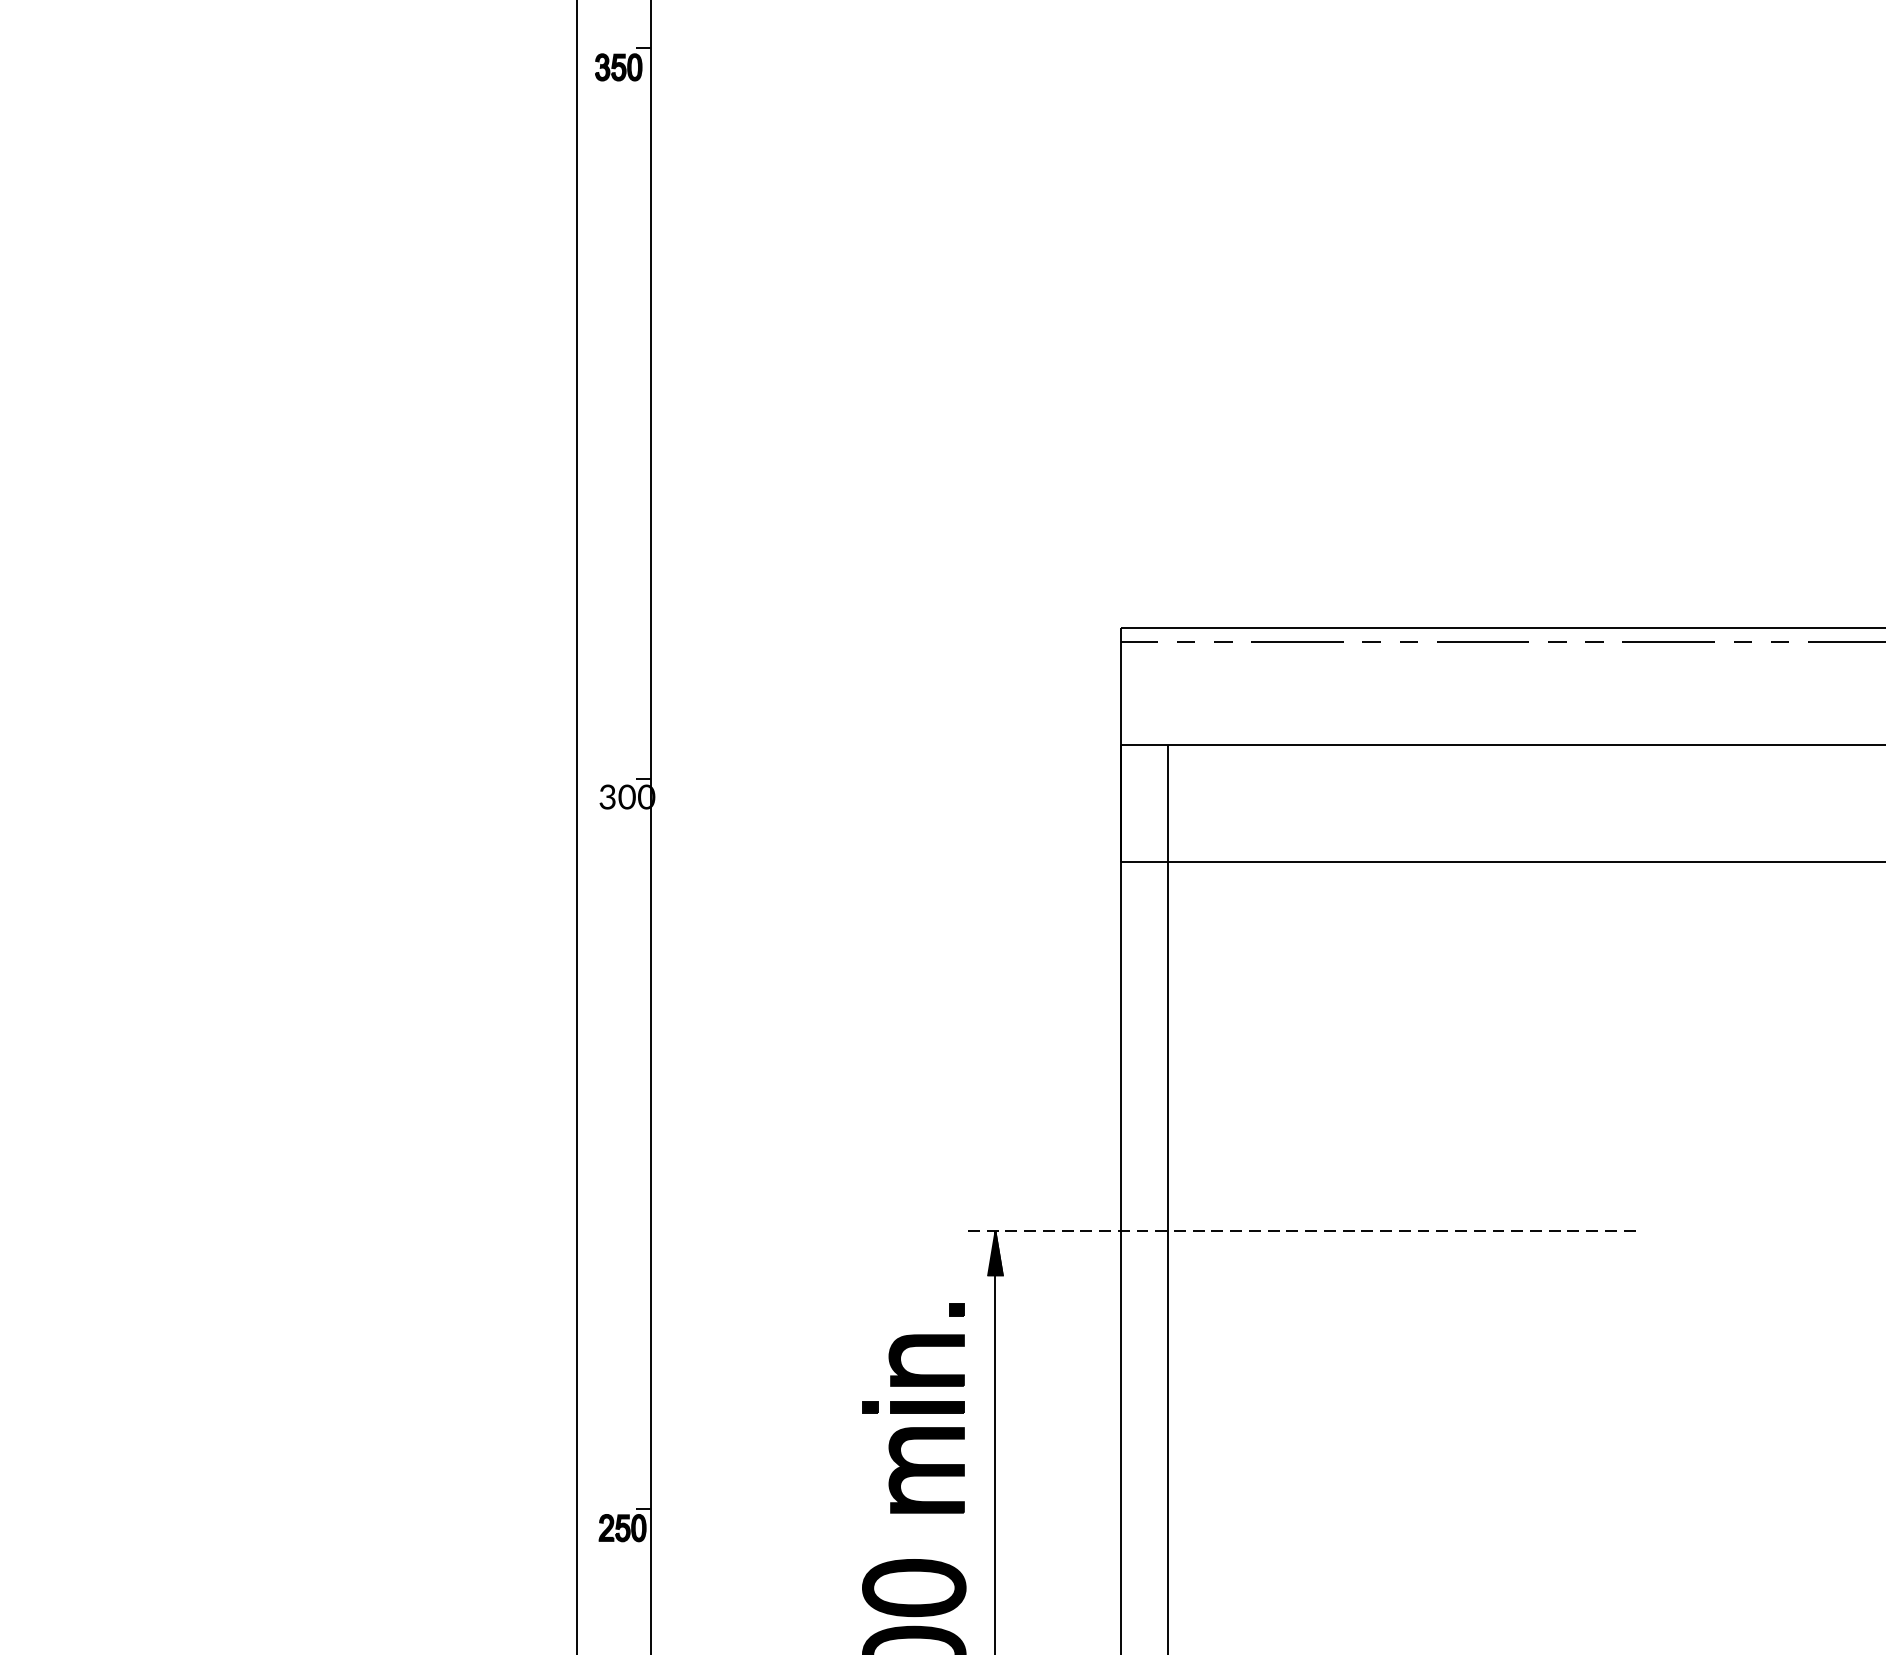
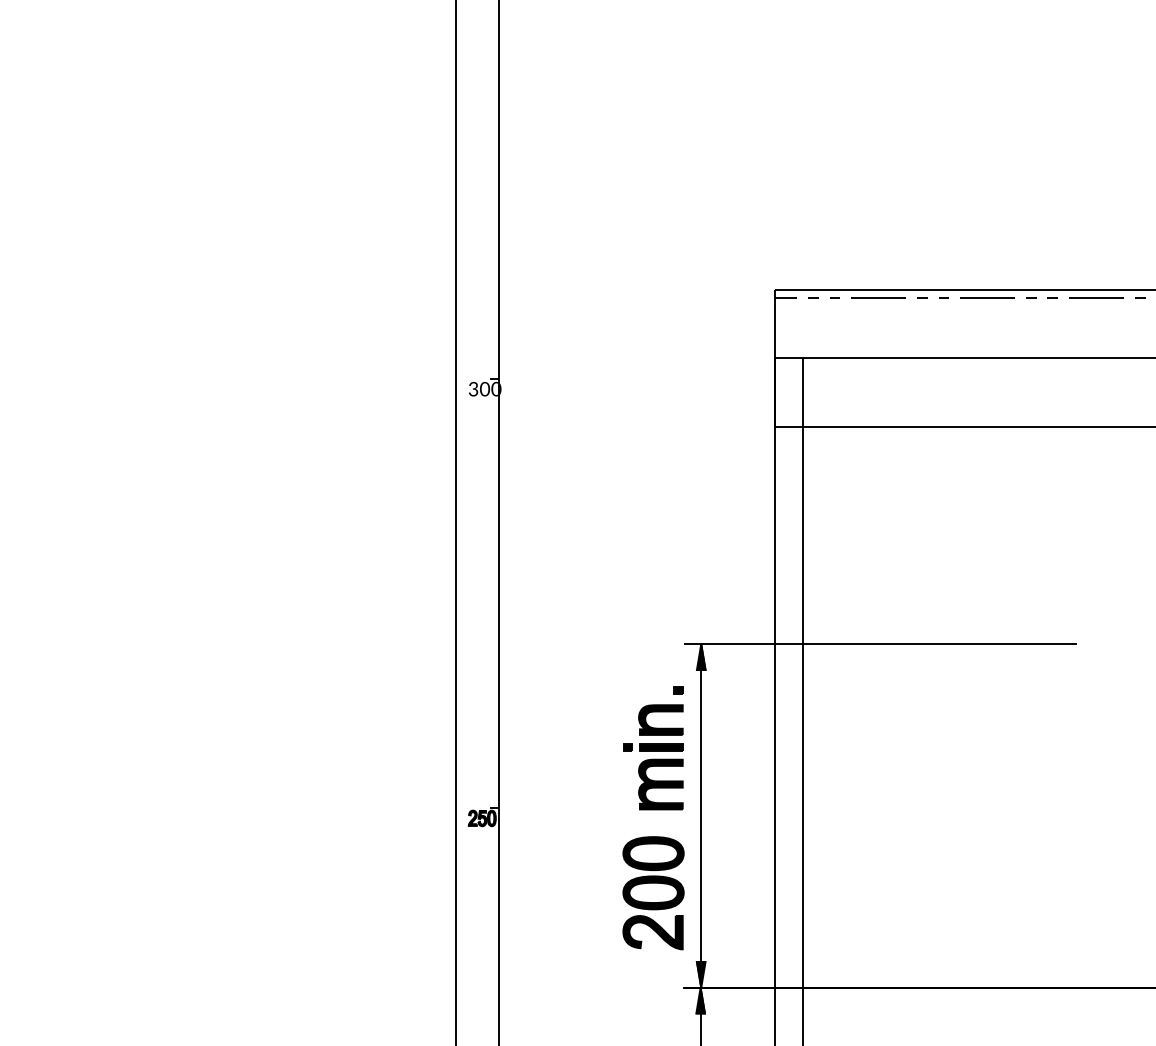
line: (1300, 1231) -> (880, 644), dashed -> solid

